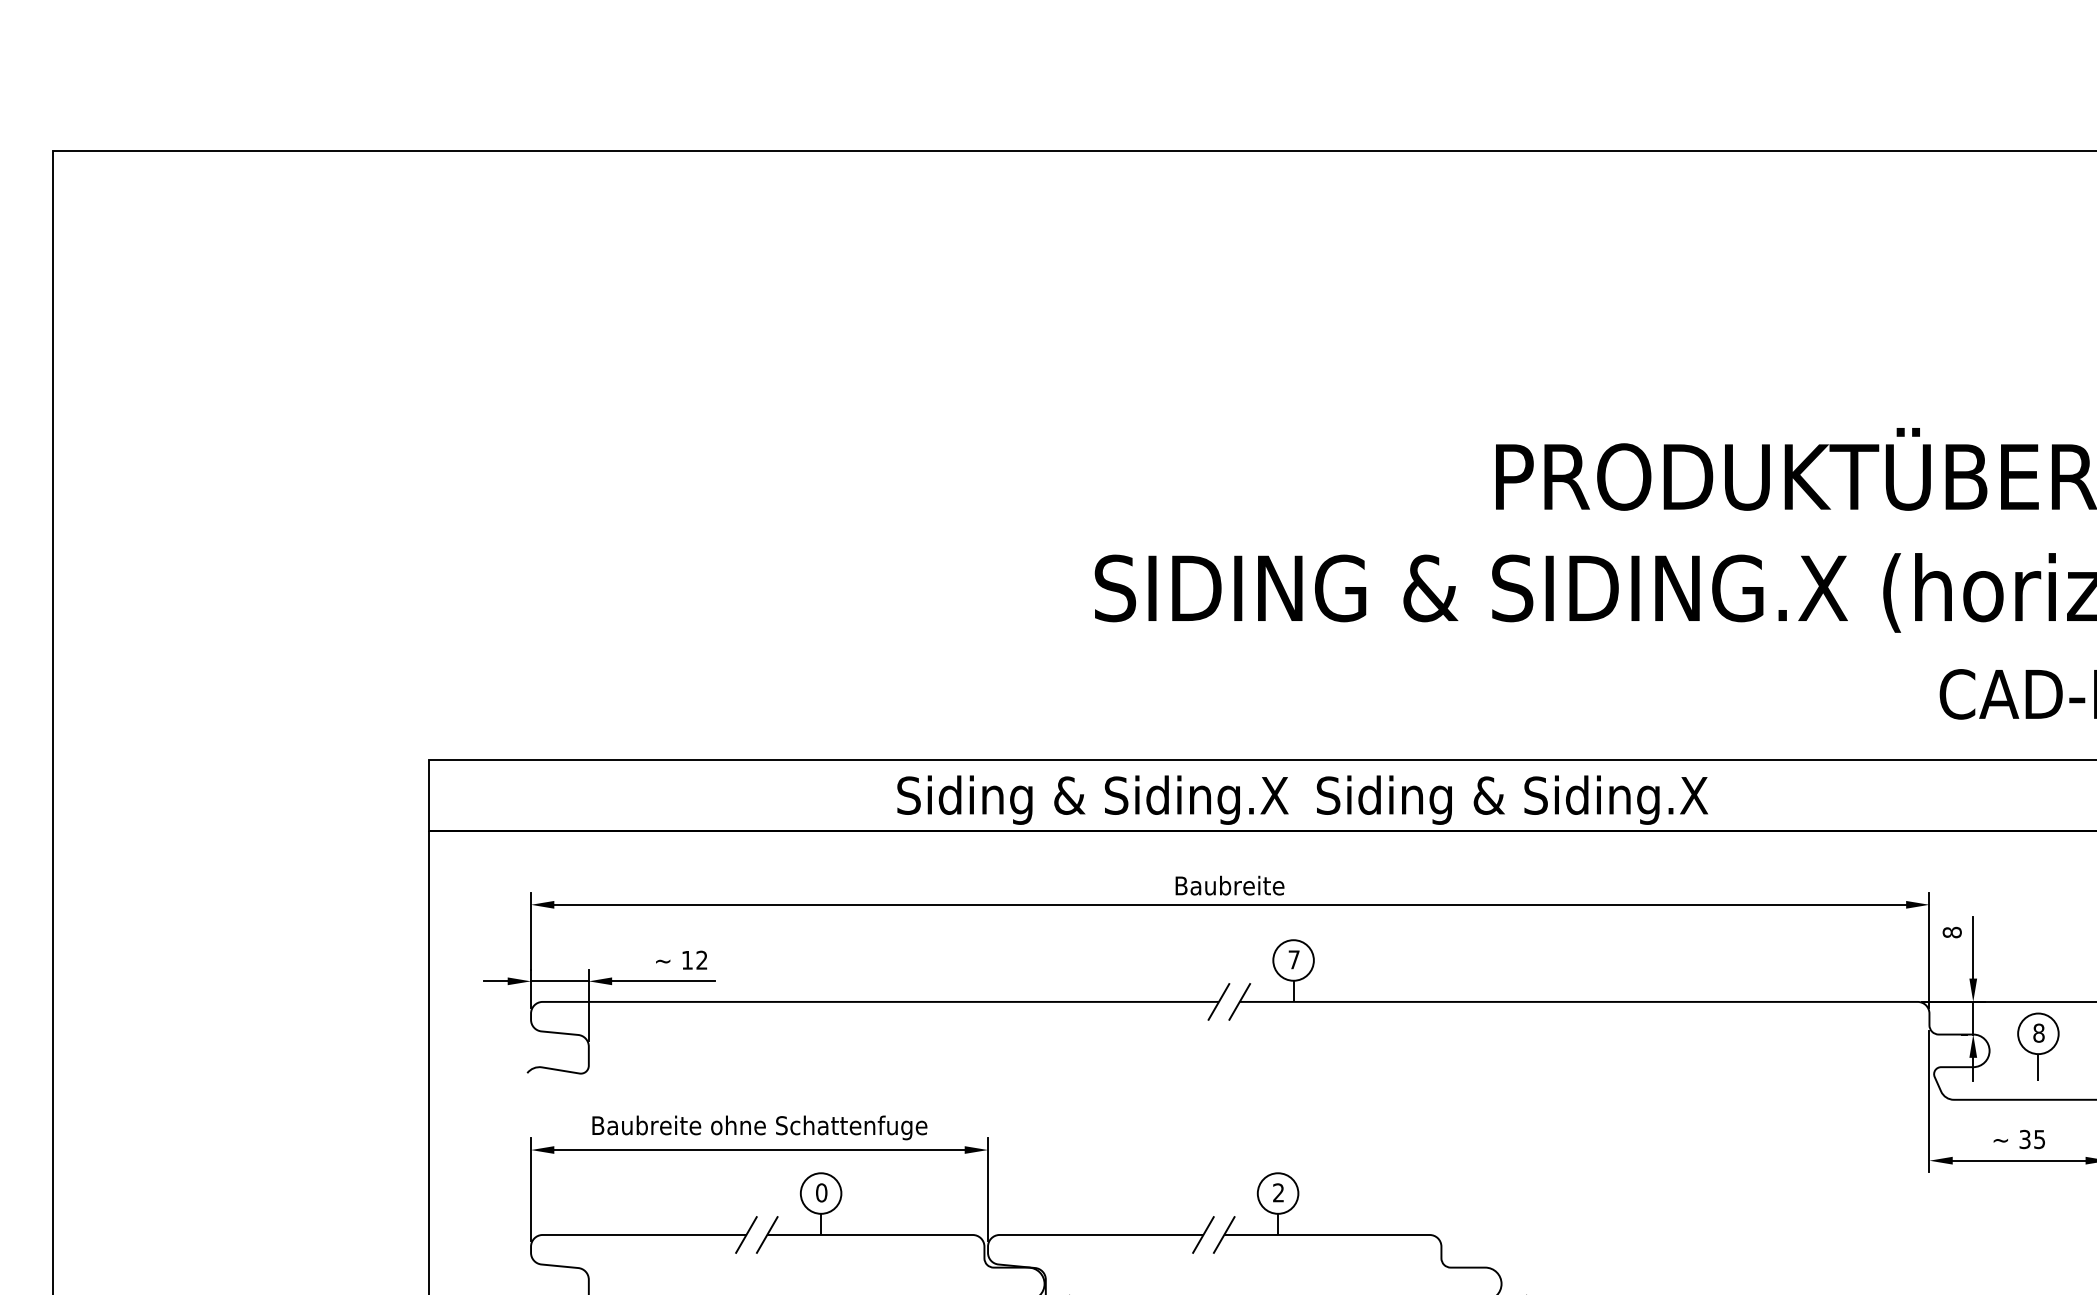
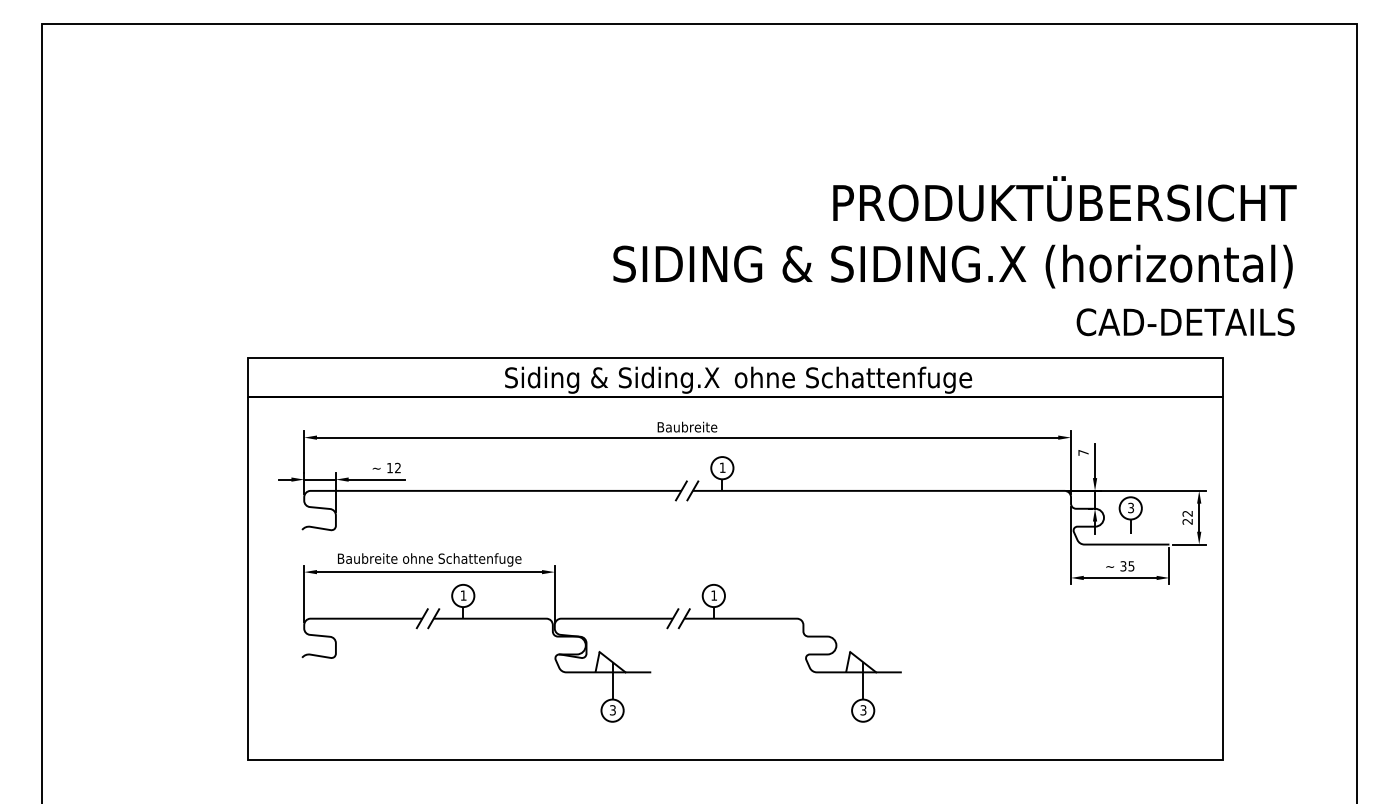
text: (1532, 798) -> (853, 379), Siding & Siding.X -> ohne Schattenfuge
text: (1952, 931) -> (1083, 452), 8 -> 7
text: (1293, 959) -> (722, 467), 7 -> 1
text: (2039, 1034) -> (1131, 508), 8 -> 3
text: (821, 1192) -> (463, 595), 0 -> 1
text: (1277, 1192) -> (713, 595), 2 -> 1

